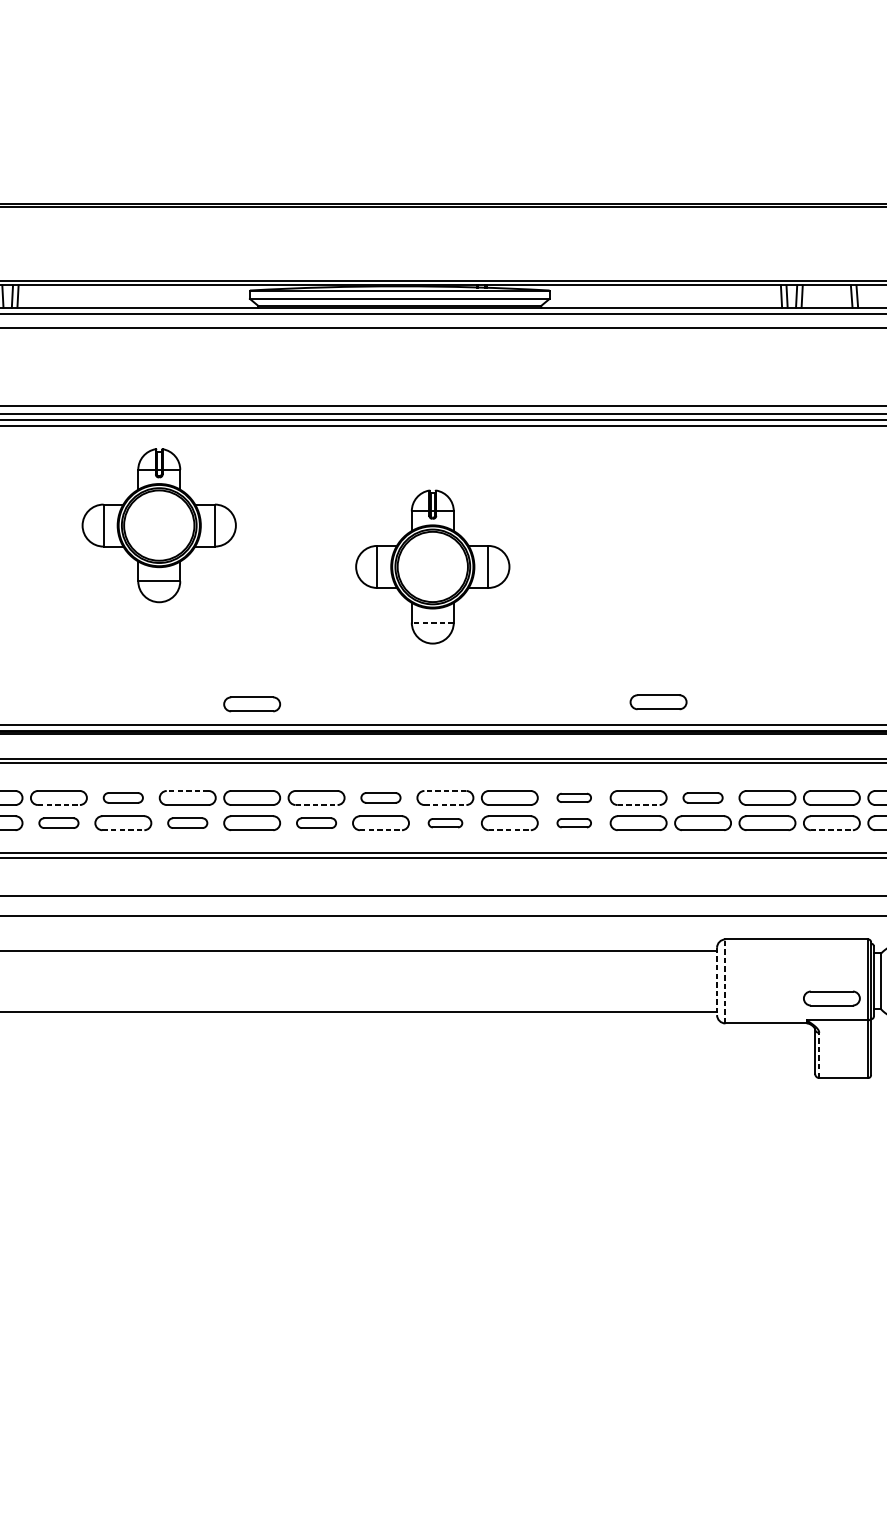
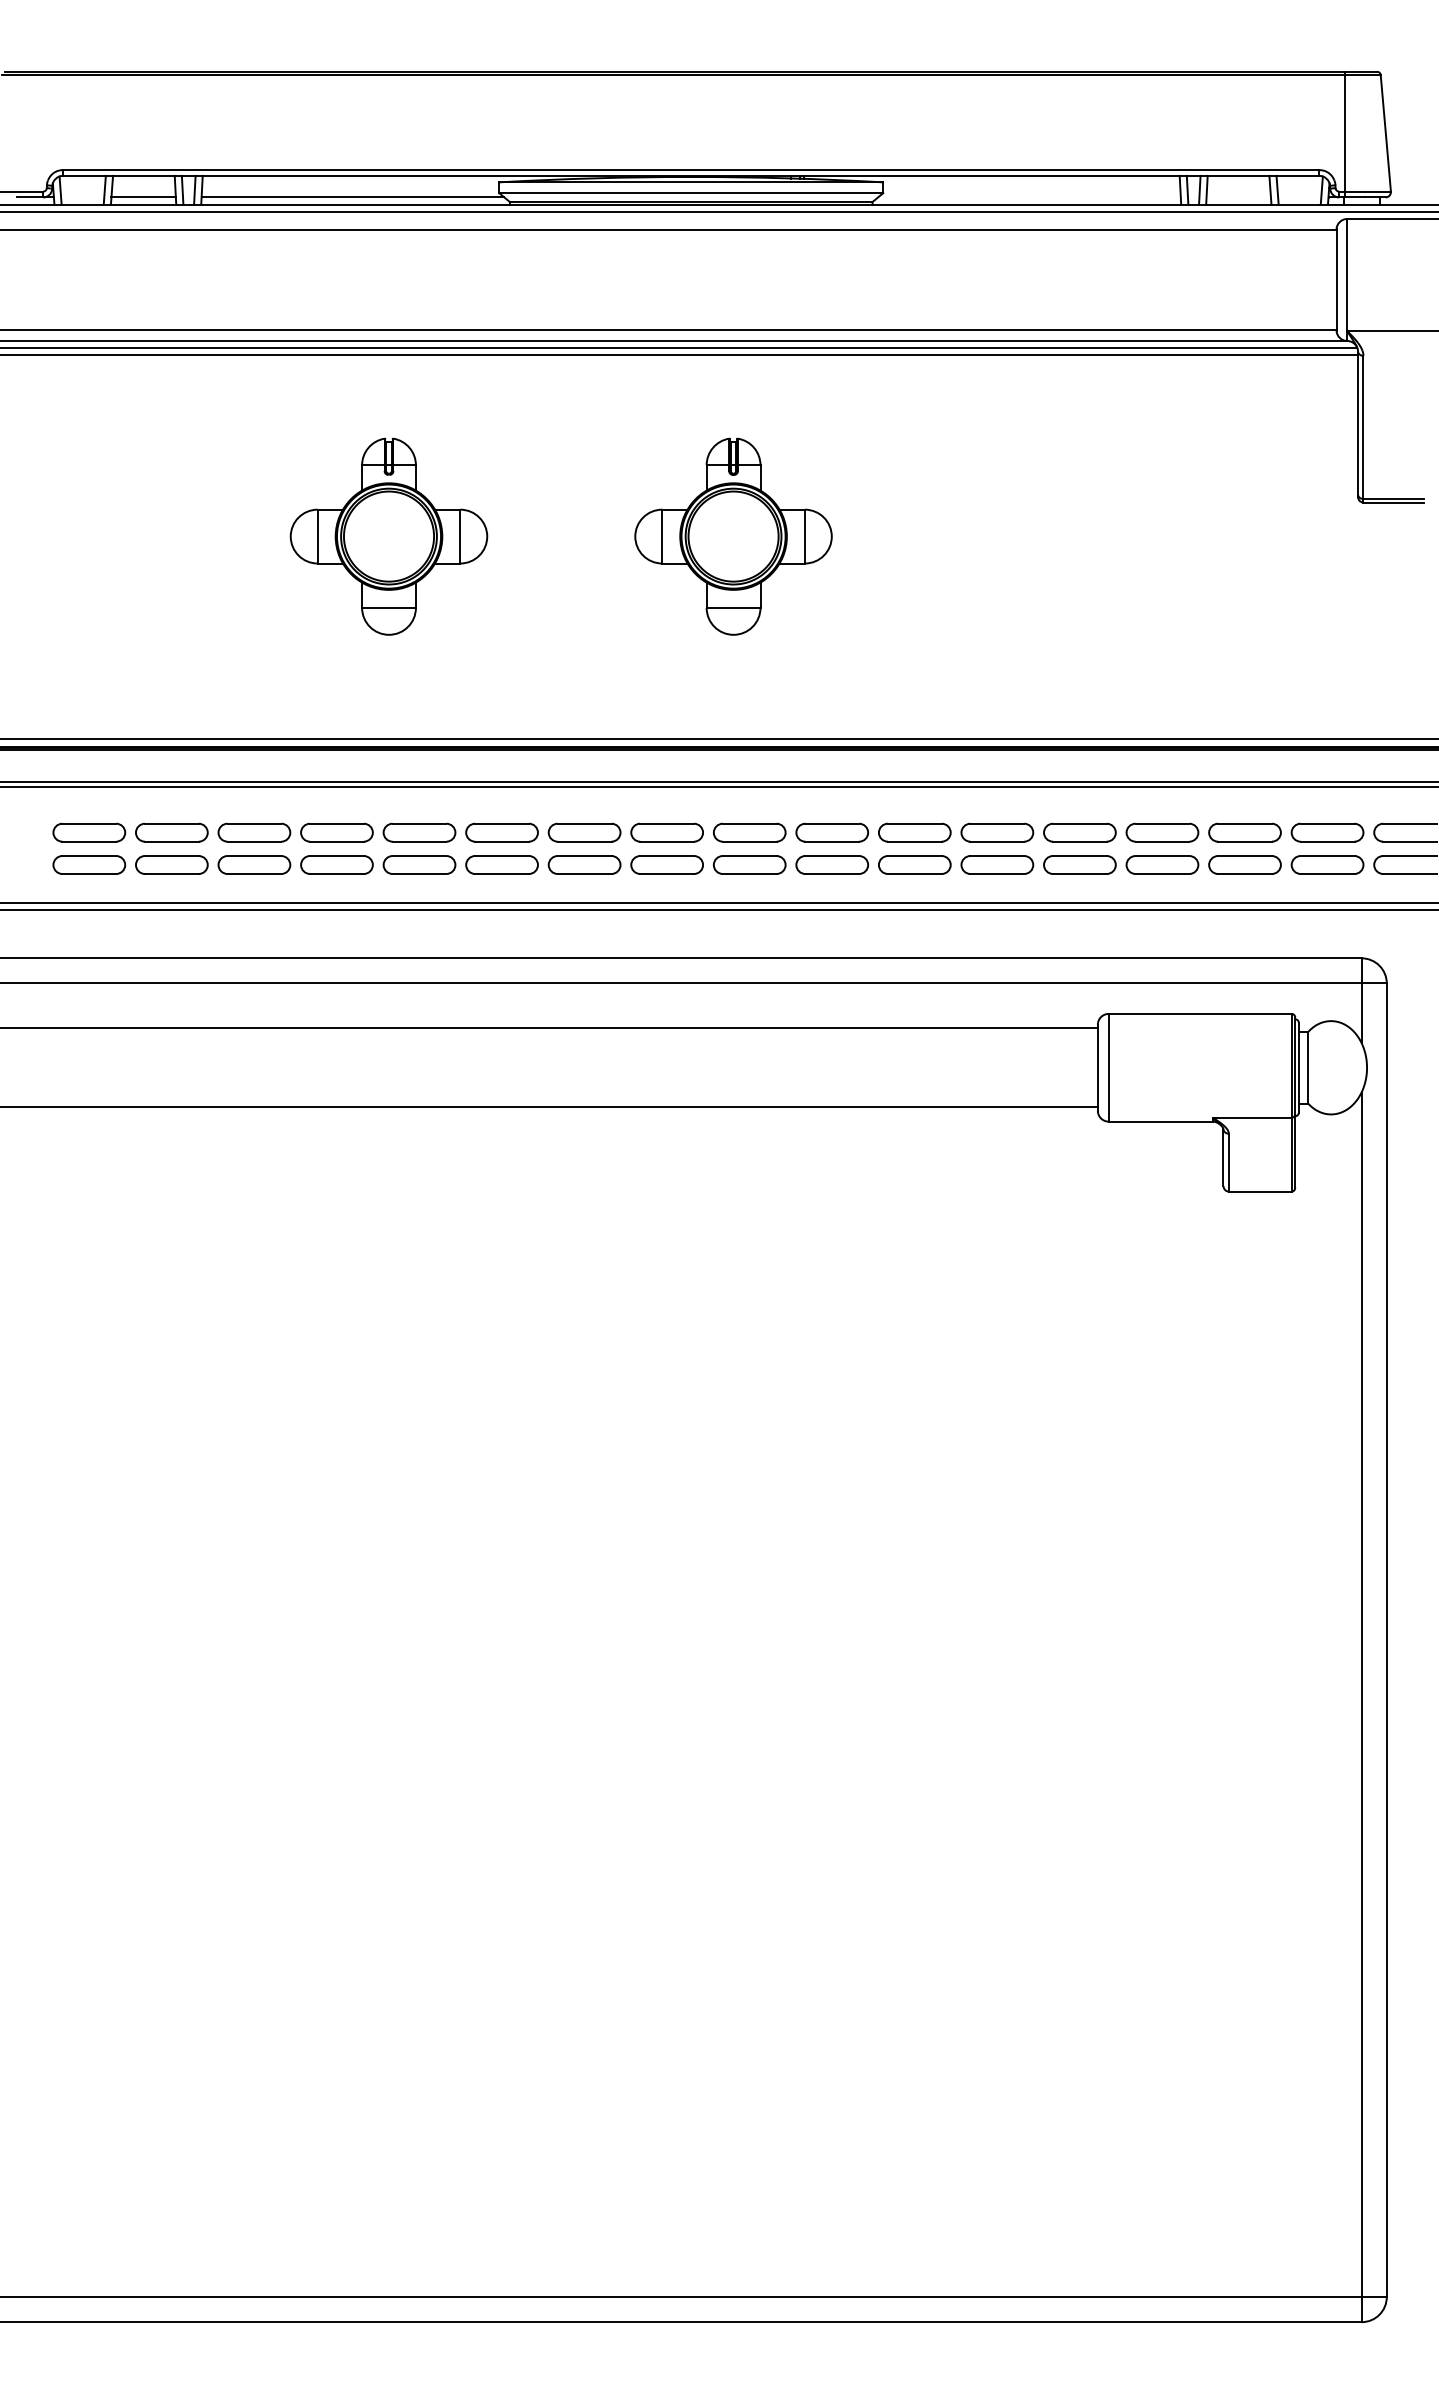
line: (135, 302) -> (352, 197), added
part: (158, 525) -> (388, 536), moved
line: (432, 622) -> (733, 607), dashed -> solid
part: (658, 701) -> (1022, 709), removed
part: (251, 704) -> (501, 712), removed
line: (187, 790) -> (419, 823), dashed -> solid
line: (445, 790) -> (749, 823), dashed -> solid
part: (122, 797) -> (336, 832), size x1.43
part: (380, 797) -> (666, 832), size x1.43
part: (573, 797) -> (914, 832), size x1.67
part: (702, 797) -> (1079, 832), size x1.43
line: (58, 804) -> (254, 841), dashed -> solid
line: (316, 804) -> (584, 841), dashed -> solid
line: (445, 804) -> (749, 841), dashed -> solid
line: (638, 804) -> (997, 841), dashed -> solid
part: (58, 822) -> (254, 864), size x1.43
part: (187, 822) -> (419, 864), size x1.43
part: (316, 822) -> (584, 864), size x1.43
part: (445, 822) -> (749, 864), size x1.67
part: (573, 822) -> (914, 864), size x1.67
line: (122, 829) -> (336, 873), dashed -> solid
line: (381, 829) -> (667, 873), dashed -> solid
line: (510, 829) -> (832, 873), dashed -> solid
line: (832, 829) -> (1245, 873), dashed -> solid
line: (716, 981) -> (1097, 1068), dashed -> solid
line: (725, 981) -> (1108, 1067), dashed -> solid
part: (831, 998) -> (1244, 1089), removed
line: (819, 1055) -> (1228, 1162), dashed -> solid

